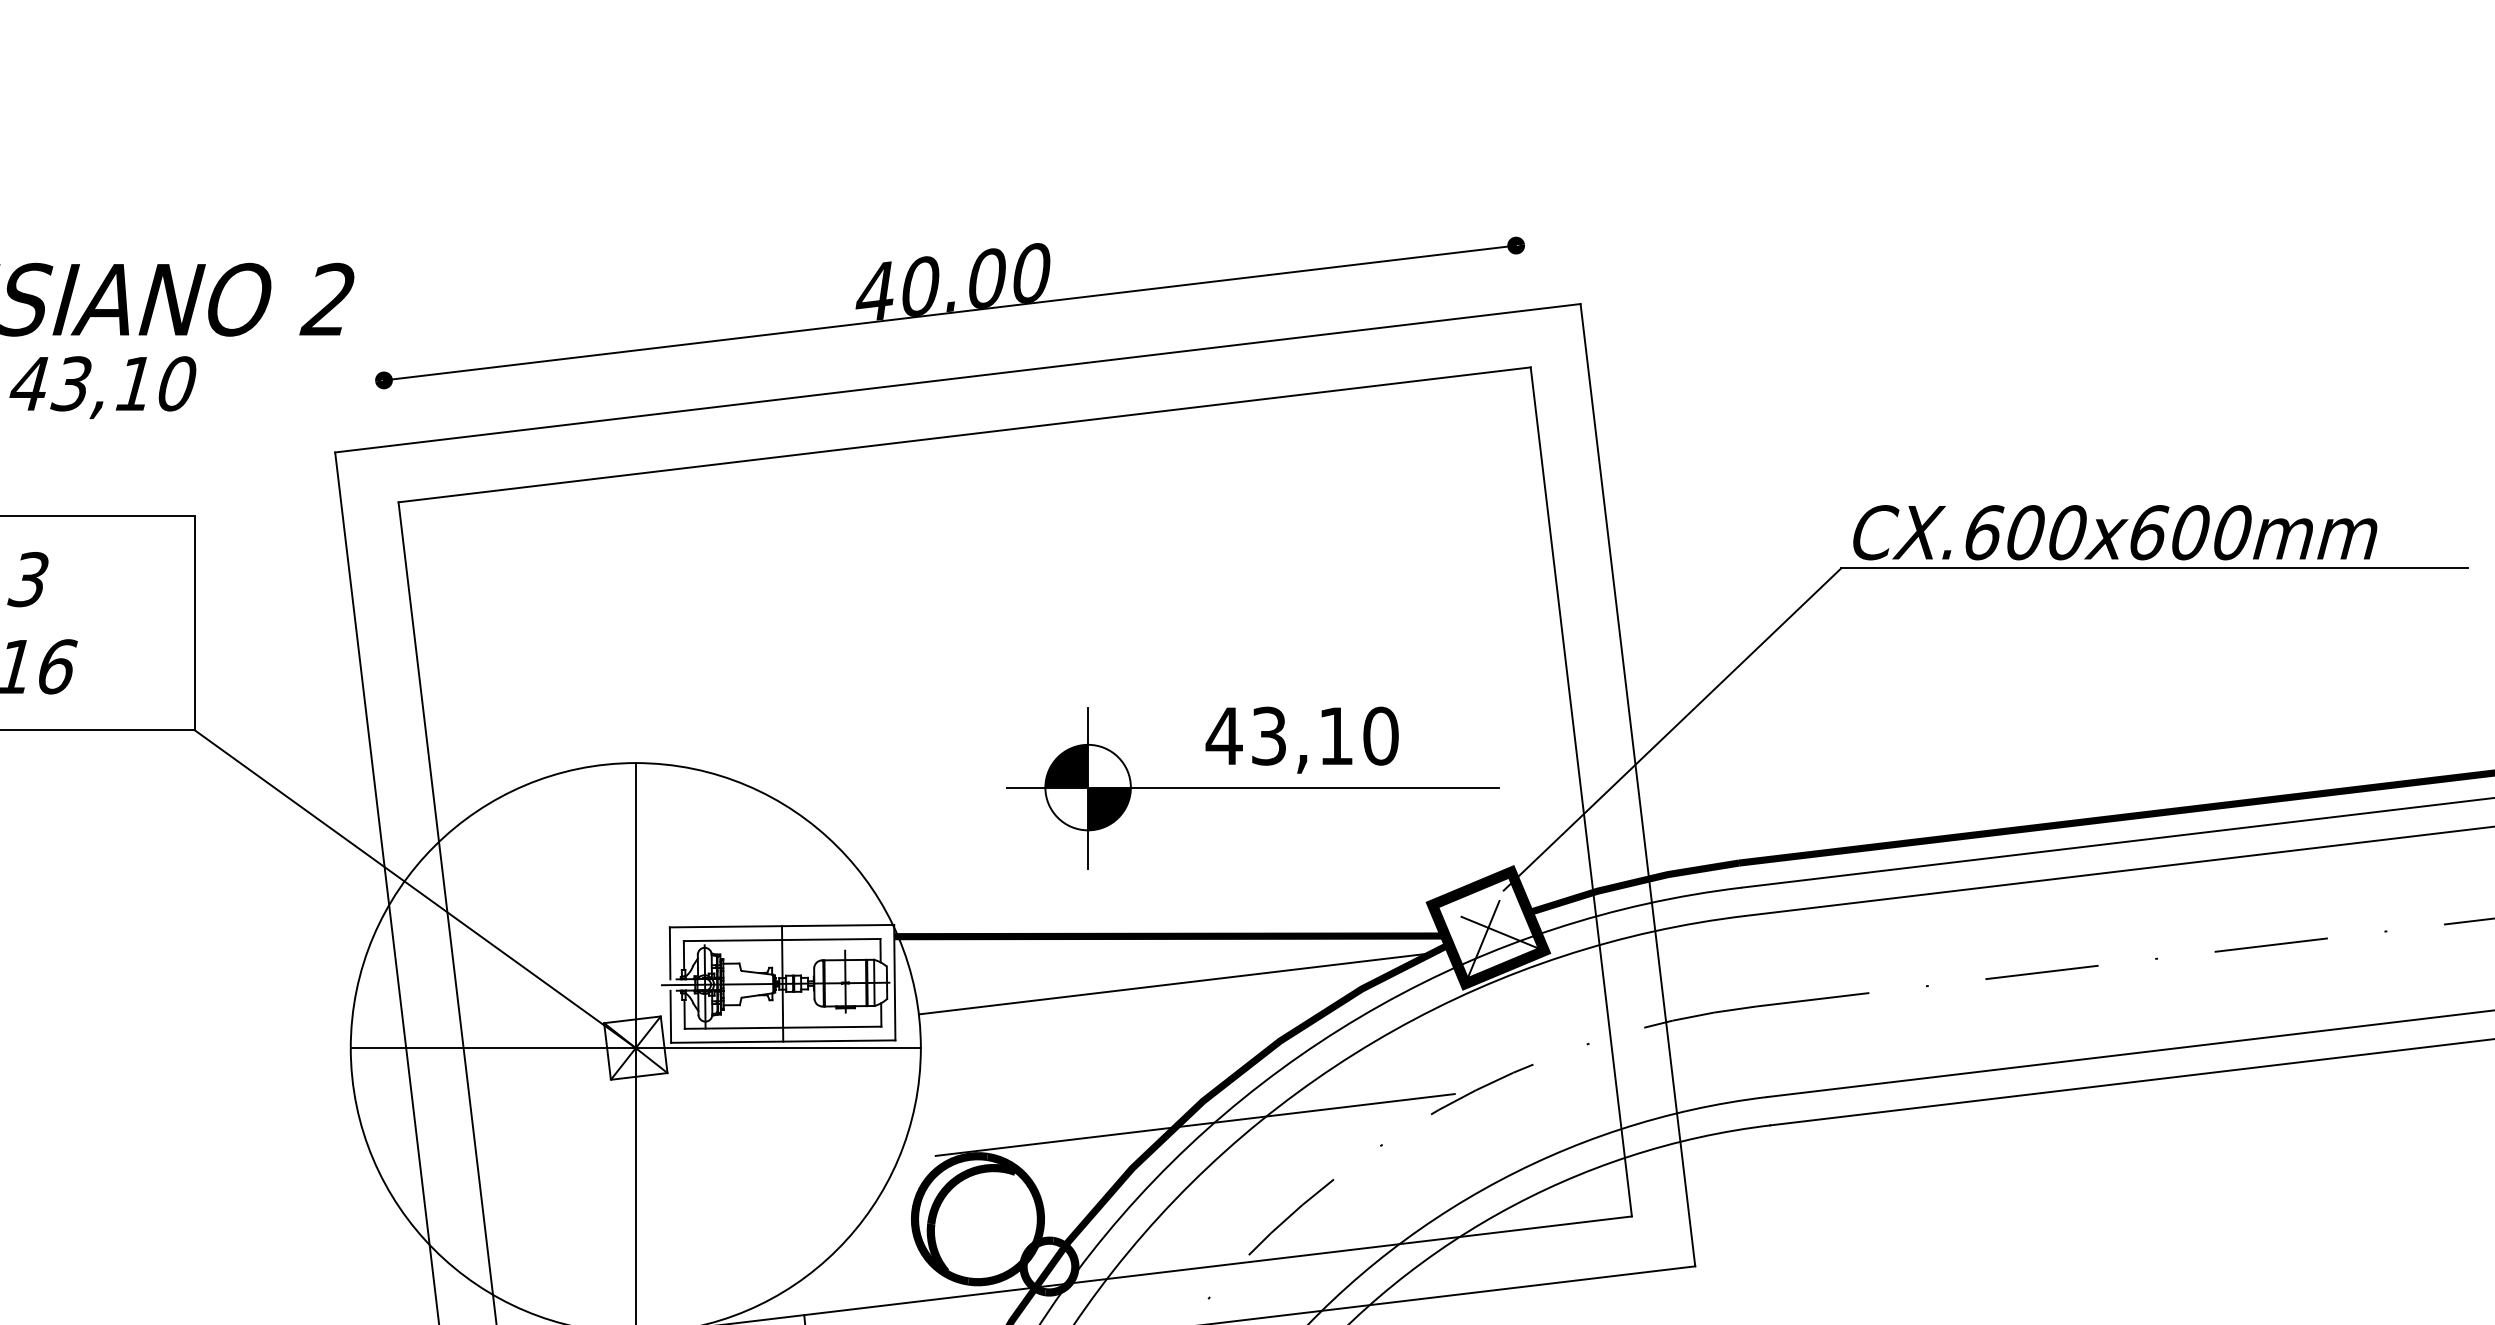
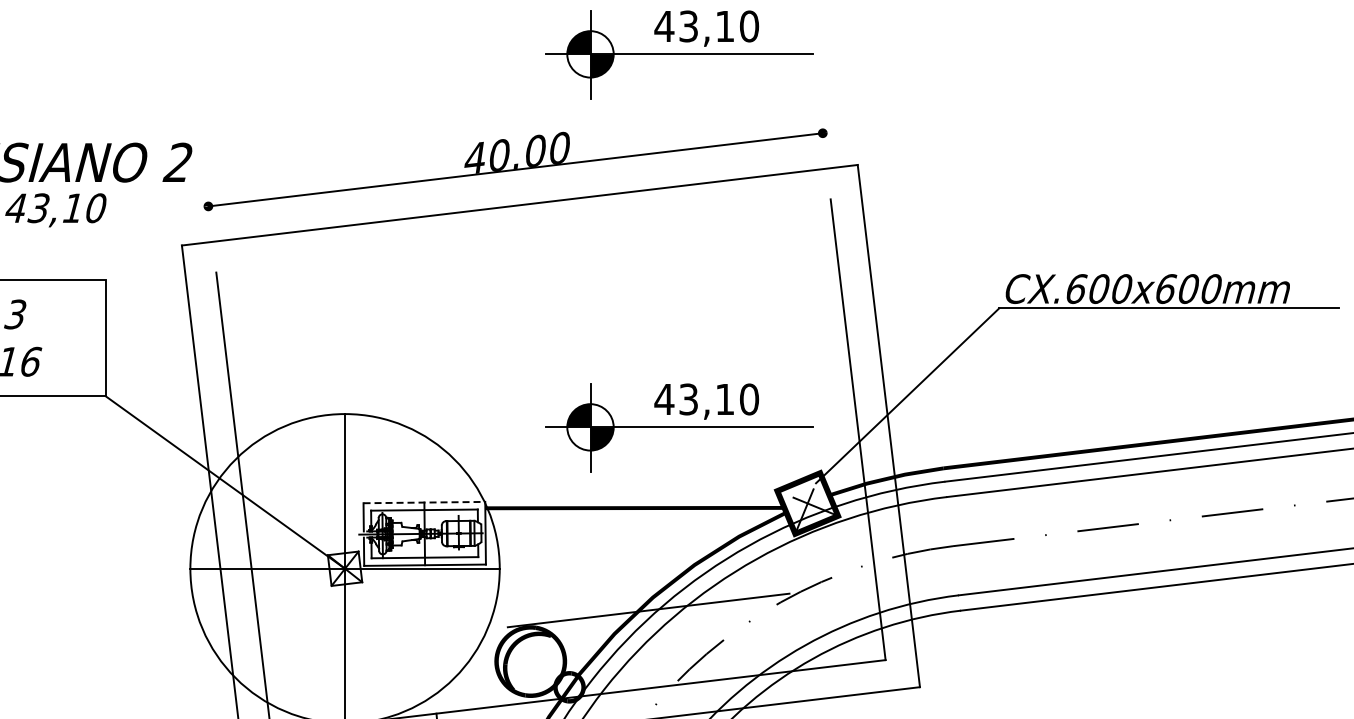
part: (1252, 100) -> (679, 54), added
line: (964, 433) -> (523, 235), removed
line: (782, 926) -> (424, 502), solid -> dashed
line: (1178, 983) -> (639, 533), removed

